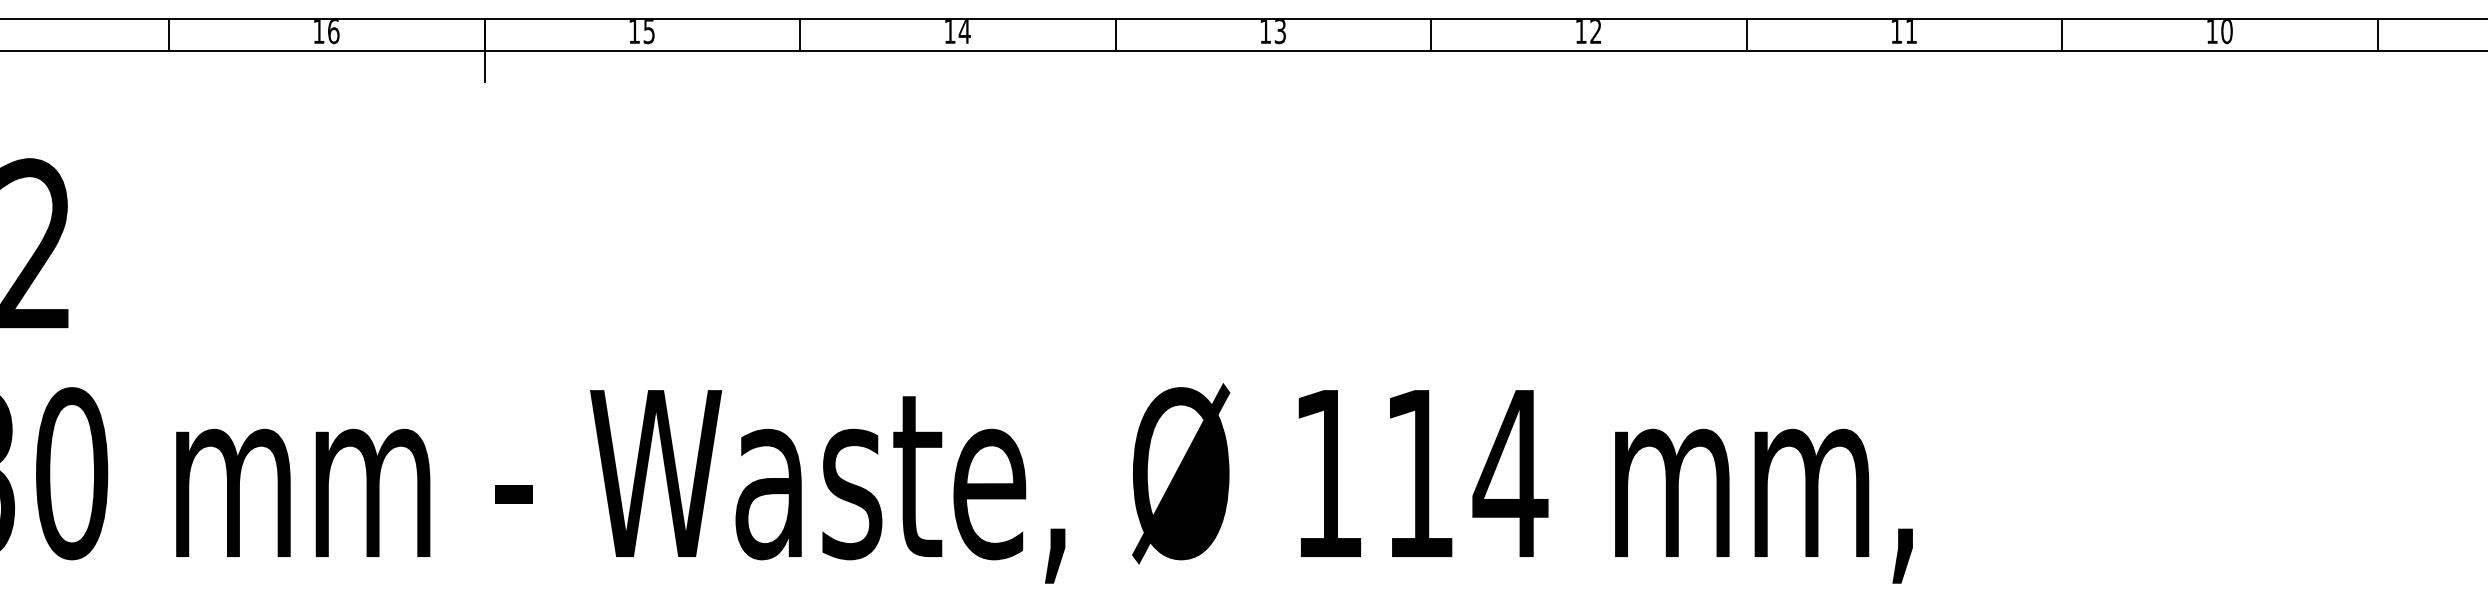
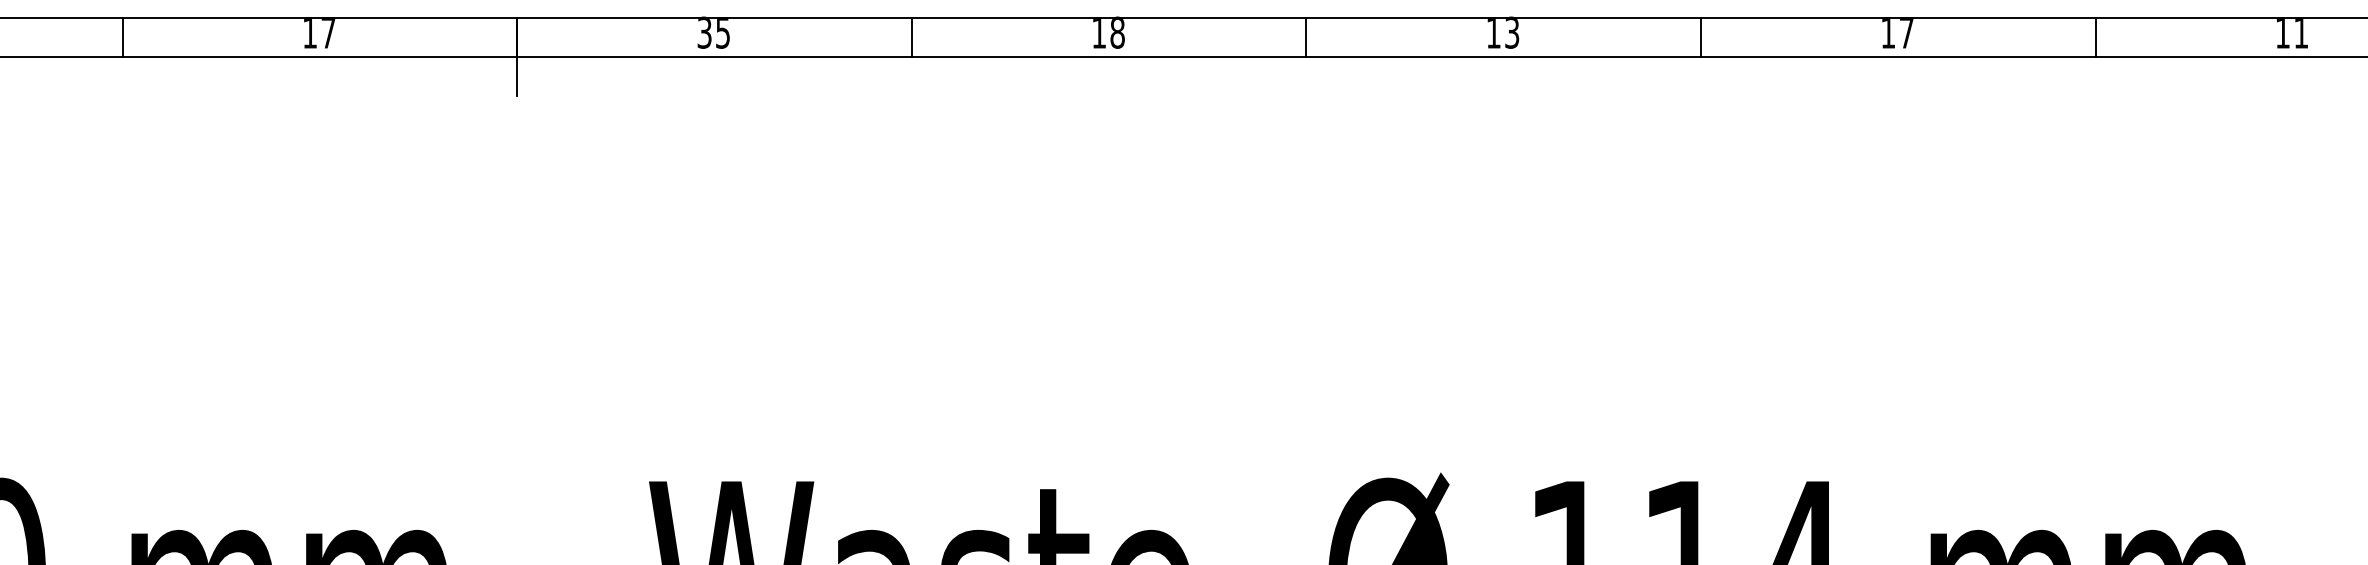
text: (1595, 31) -> (1906, 33), 12 -> 17
text: (333, 32) -> (328, 34), 16 -> 17
text: (634, 32) -> (704, 34), 15 -> 35
text: (964, 32) -> (1117, 34), 14 -> 18

